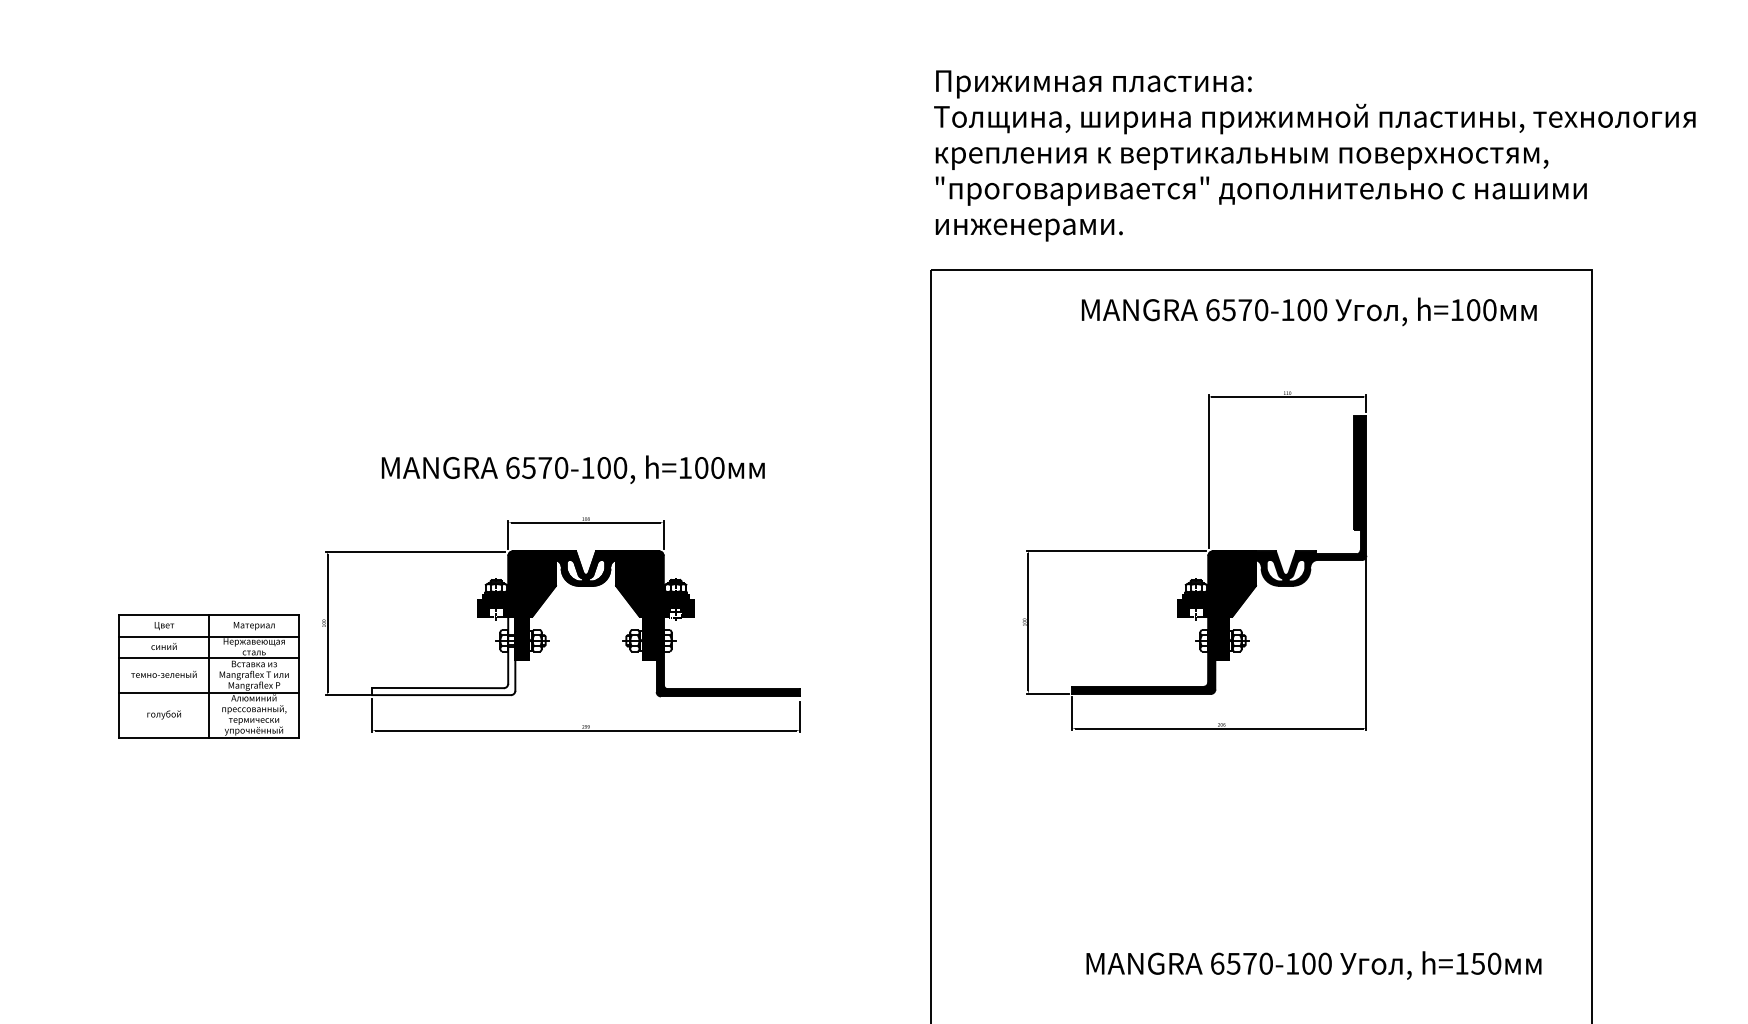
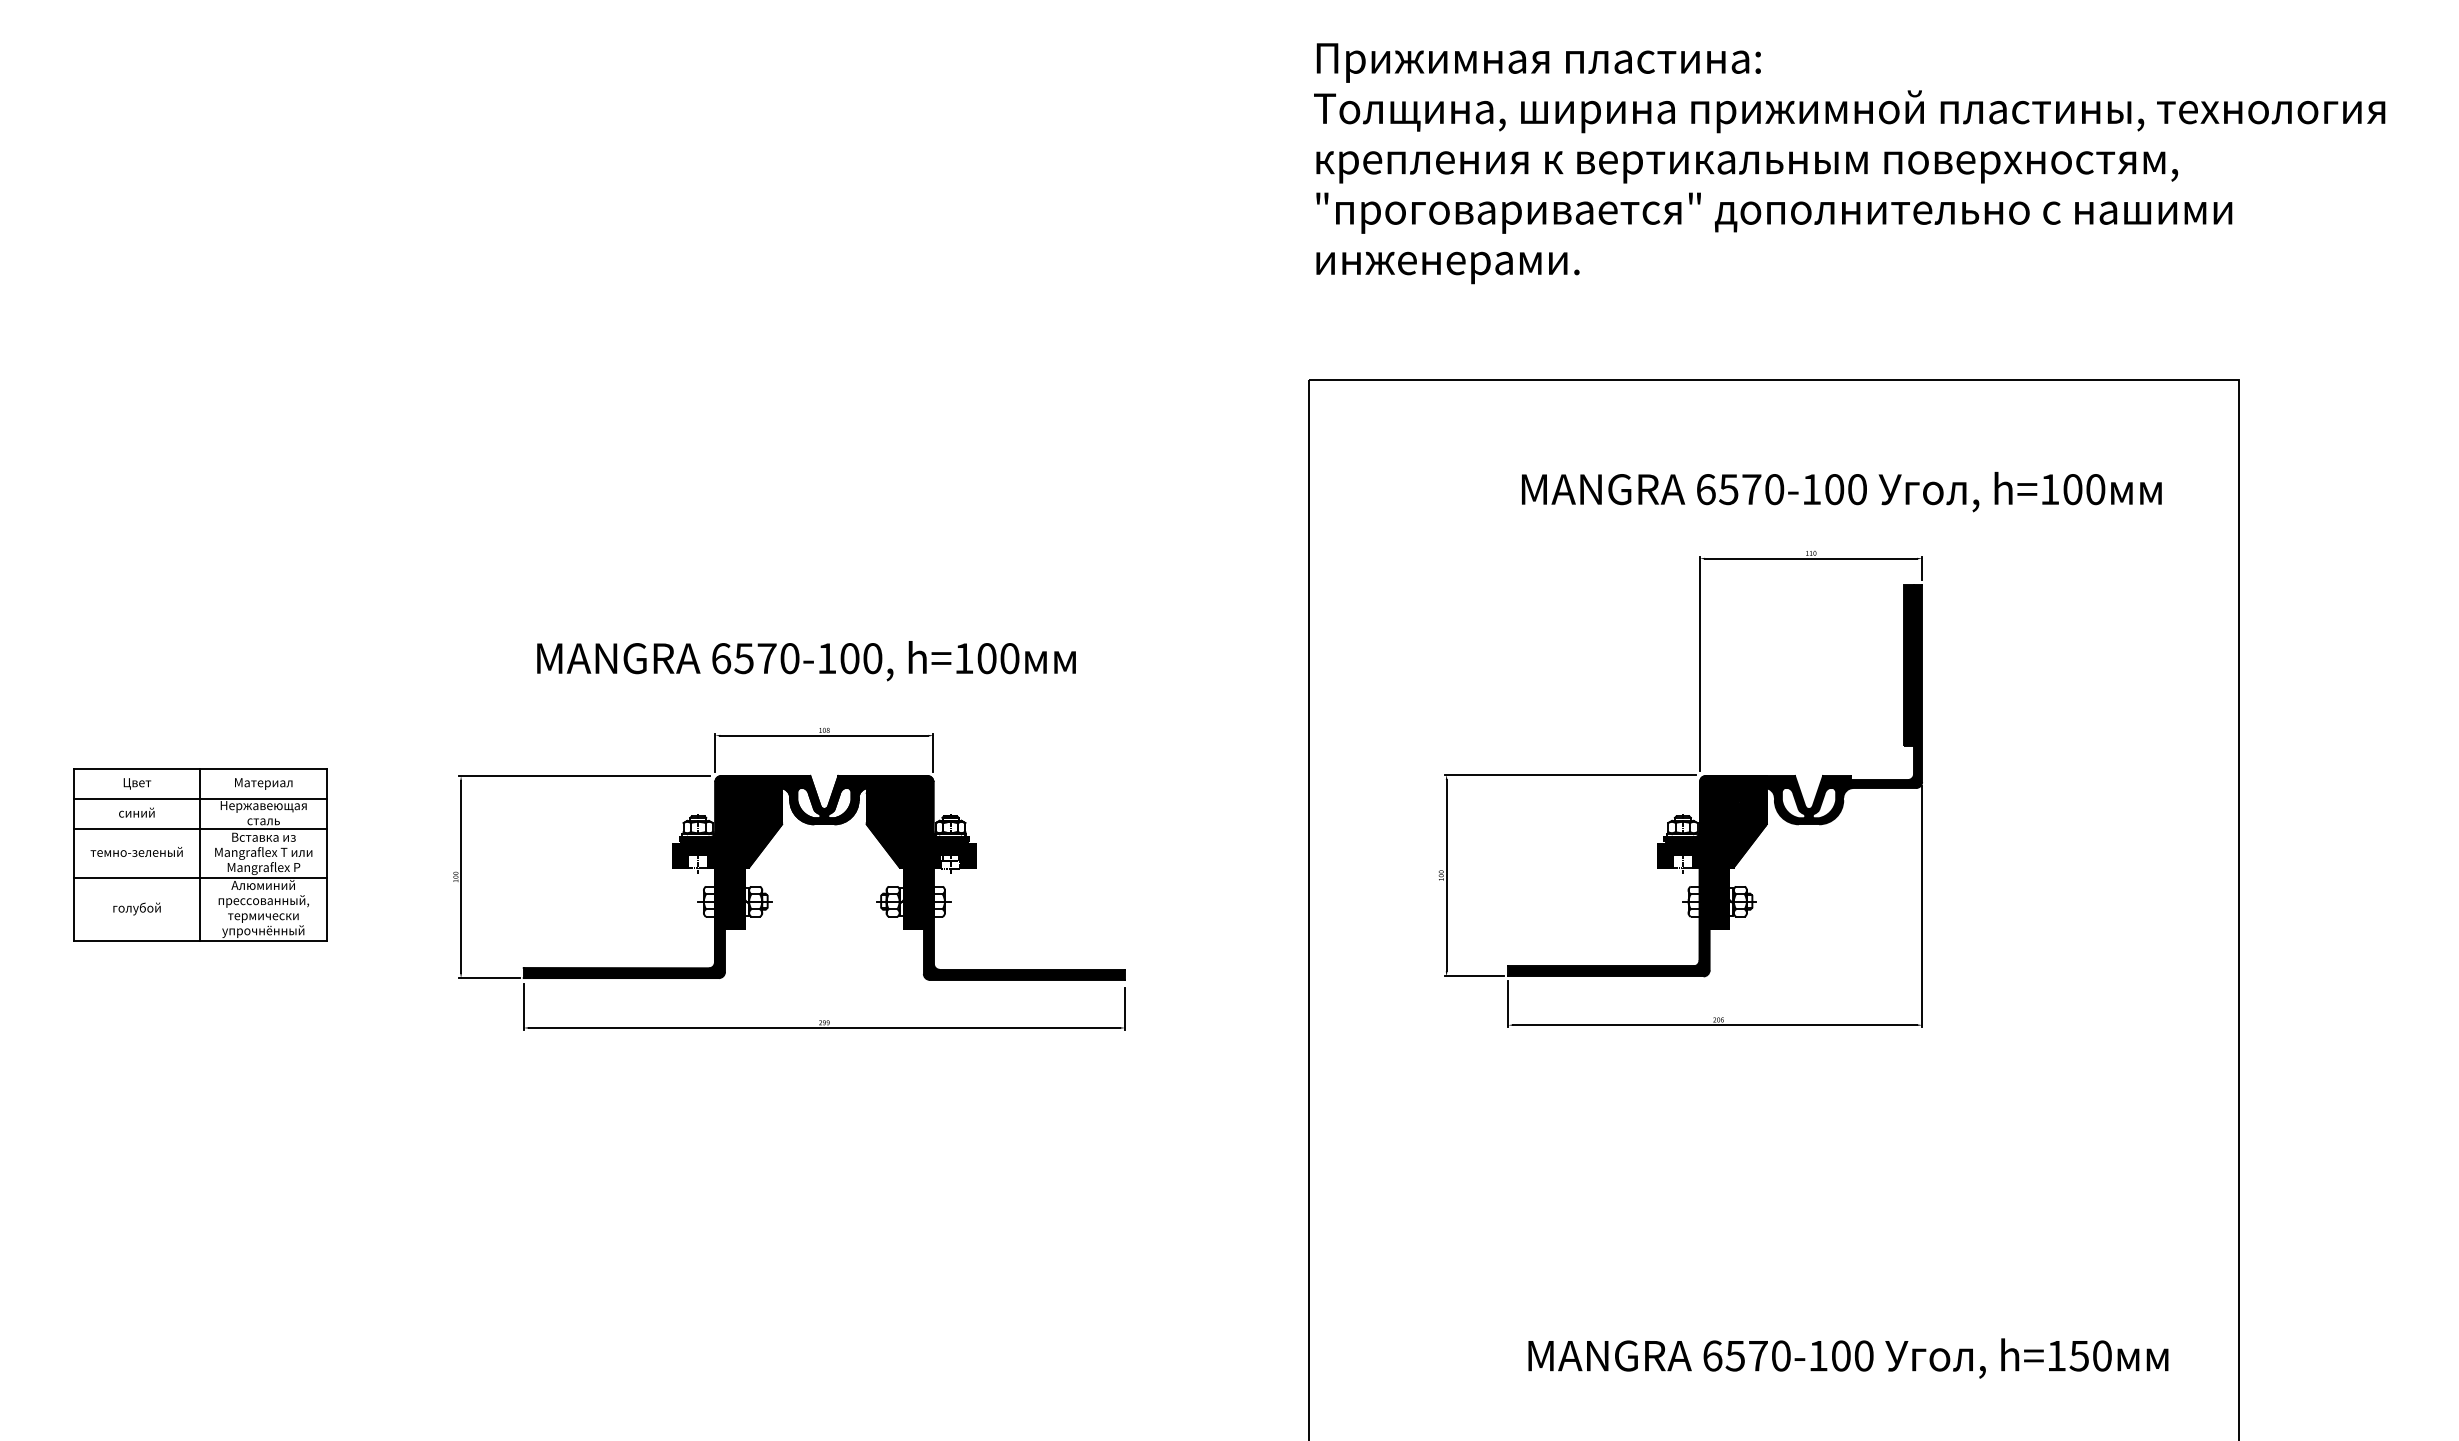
text: (1314, 155) -> (1849, 163), moved
text: (1309, 312) -> (1841, 492), moved
fill: (443, 655) -> (623, 922), added
part: (209, 676) -> (200, 854), moved

